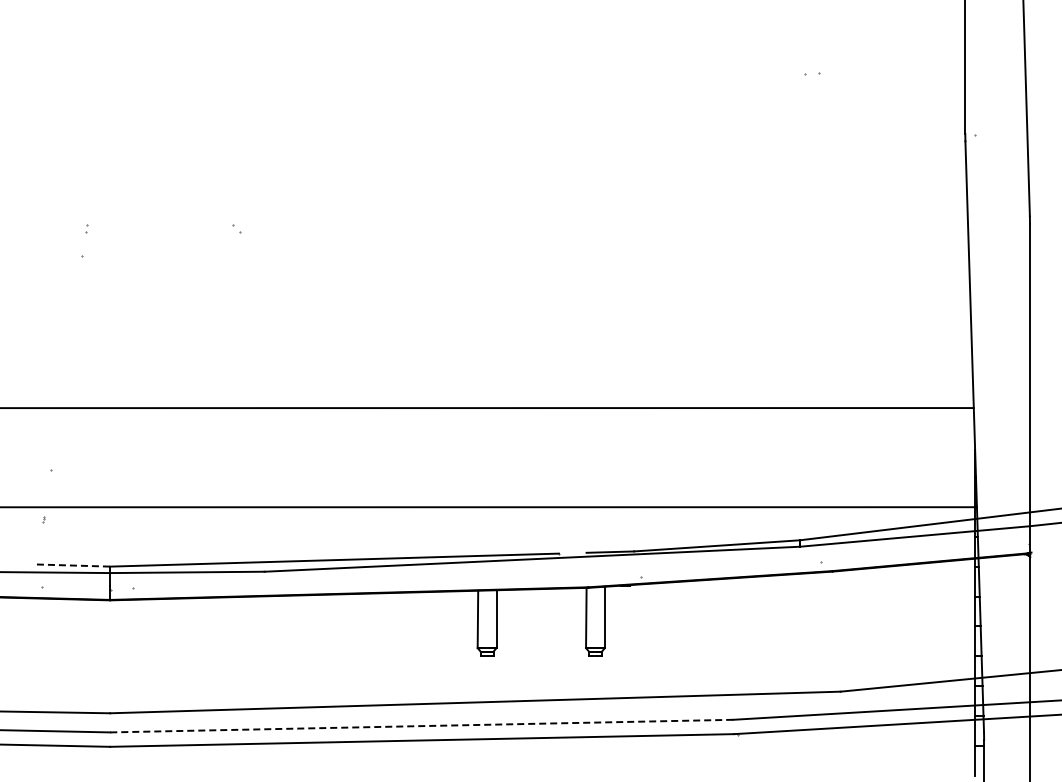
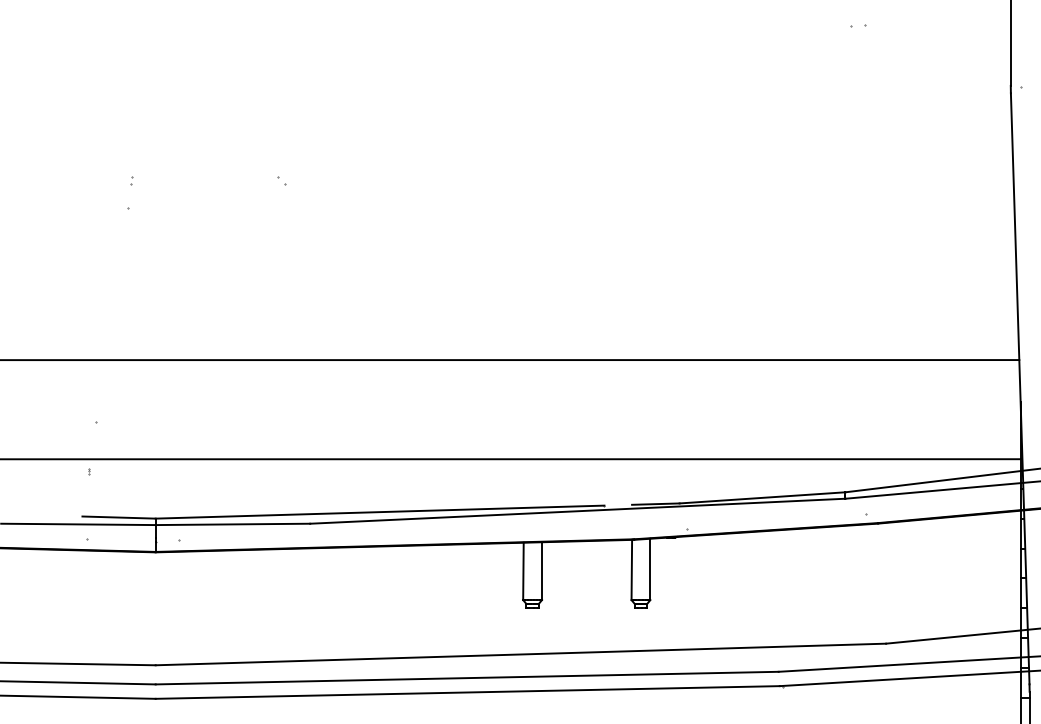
line: (73, 565) -> (119, 517), dashed -> solid
line: (421, 726) -> (467, 678), dashed -> solid

